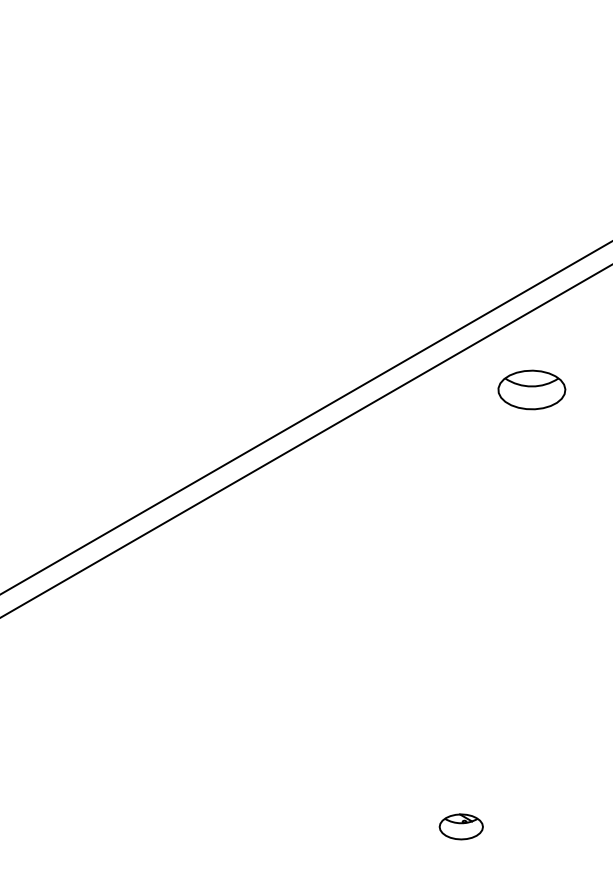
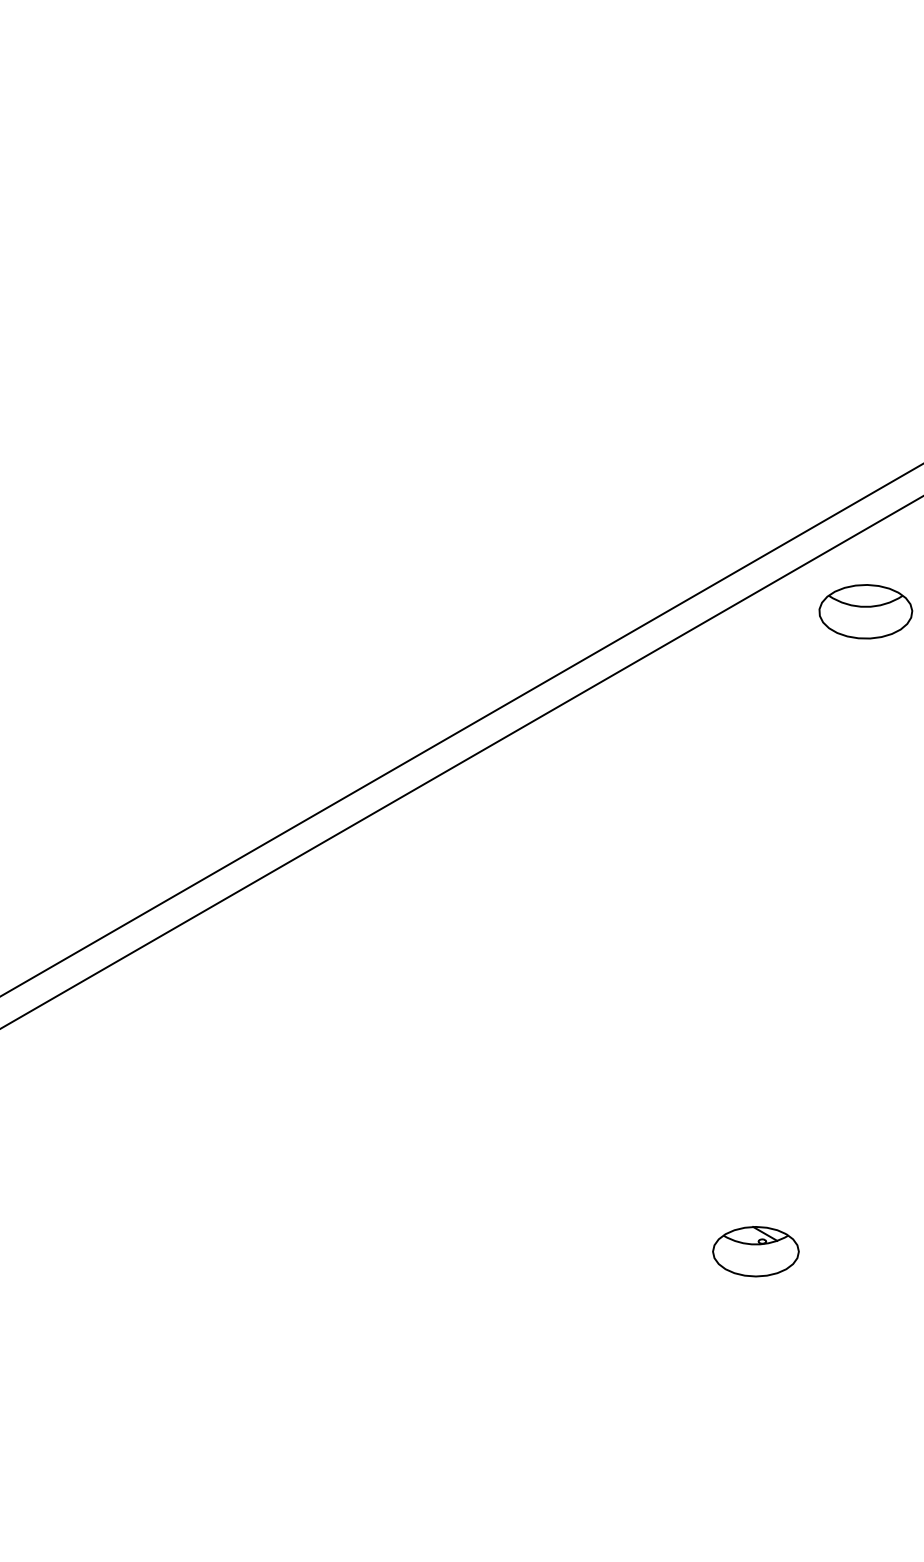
part: (531, 389) -> (865, 611), moved
part: (461, 826) -> (755, 1251), size x1.43

